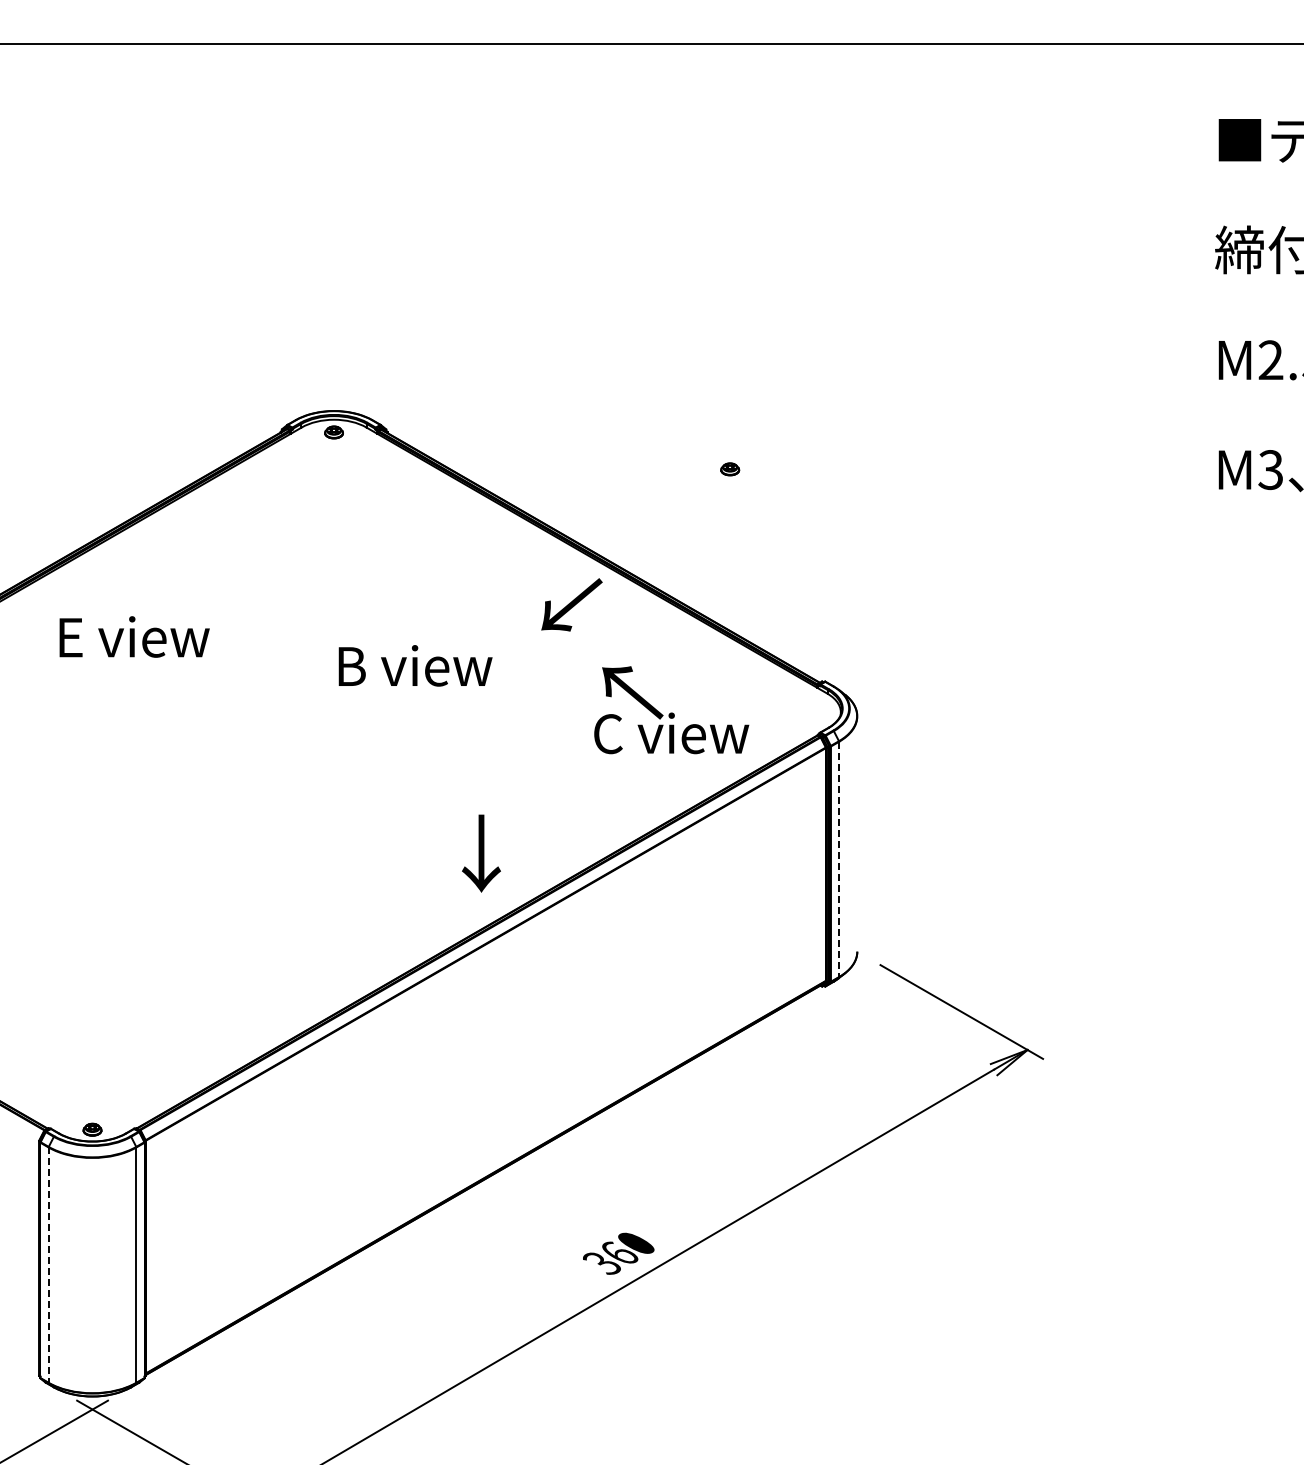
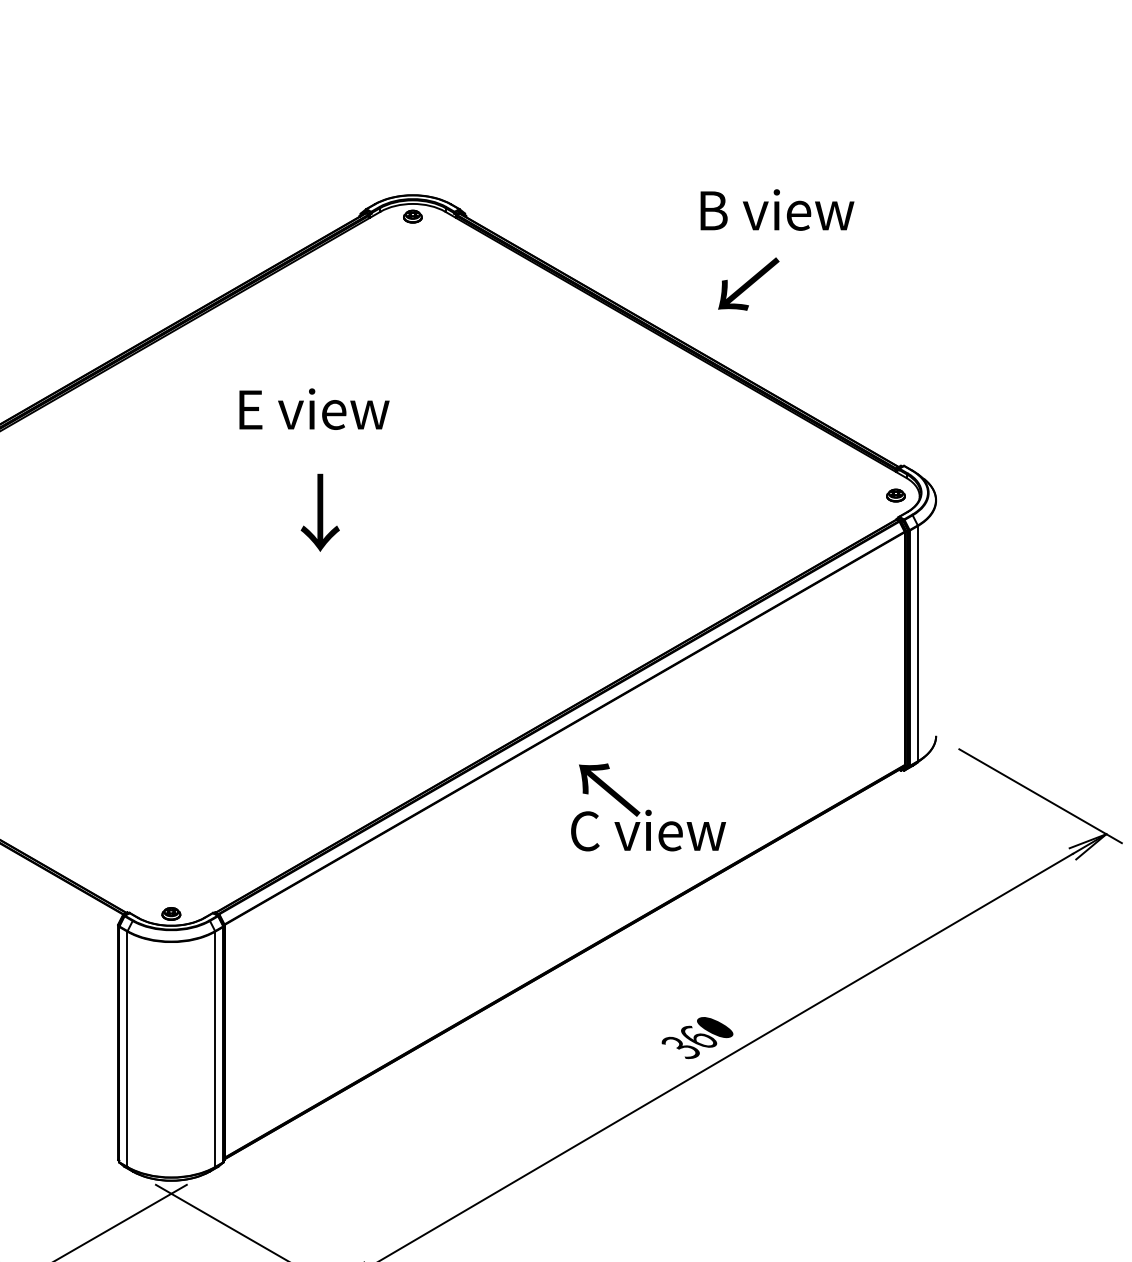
part: (730, 469) -> (896, 495), moved
text: (571, 604) -> (748, 283), moved
text: (134, 636) -> (314, 408), moved
text: (415, 665) -> (777, 209), moved
text: (671, 710) -> (648, 807), moved
text: (481, 853) -> (320, 512), moved
line: (839, 859) -> (918, 643), dashed -> solid
line: (48, 1265) -> (127, 1049), dashed -> solid

